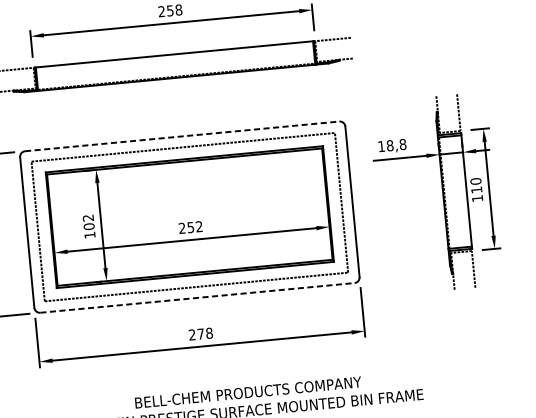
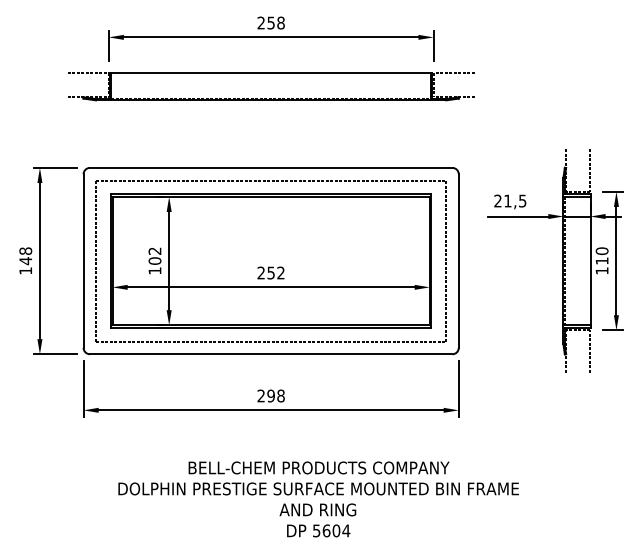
line: (182, 136) -> (271, 167), dashed -> solid
text: (392, 145) -> (510, 200), 18,8 -> 21,5
line: (197, 298) -> (271, 354), dashed -> solid
text: (200, 333) -> (270, 395), 278 -> 298

